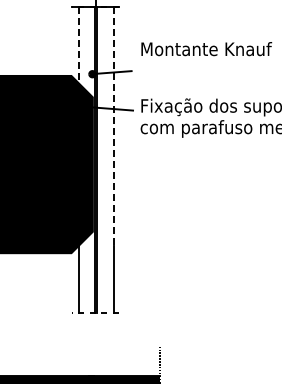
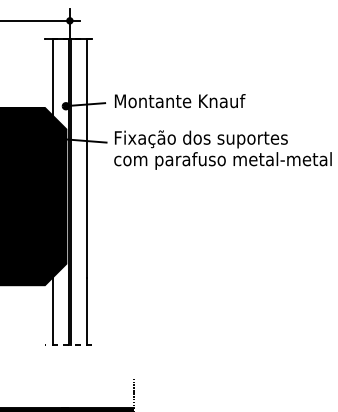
line: (78, 45) -> (52, 77), dashed -> solid
text: (206, 49) -> (180, 101), moved
line: (113, 126) -> (87, 158), dashed -> solid

